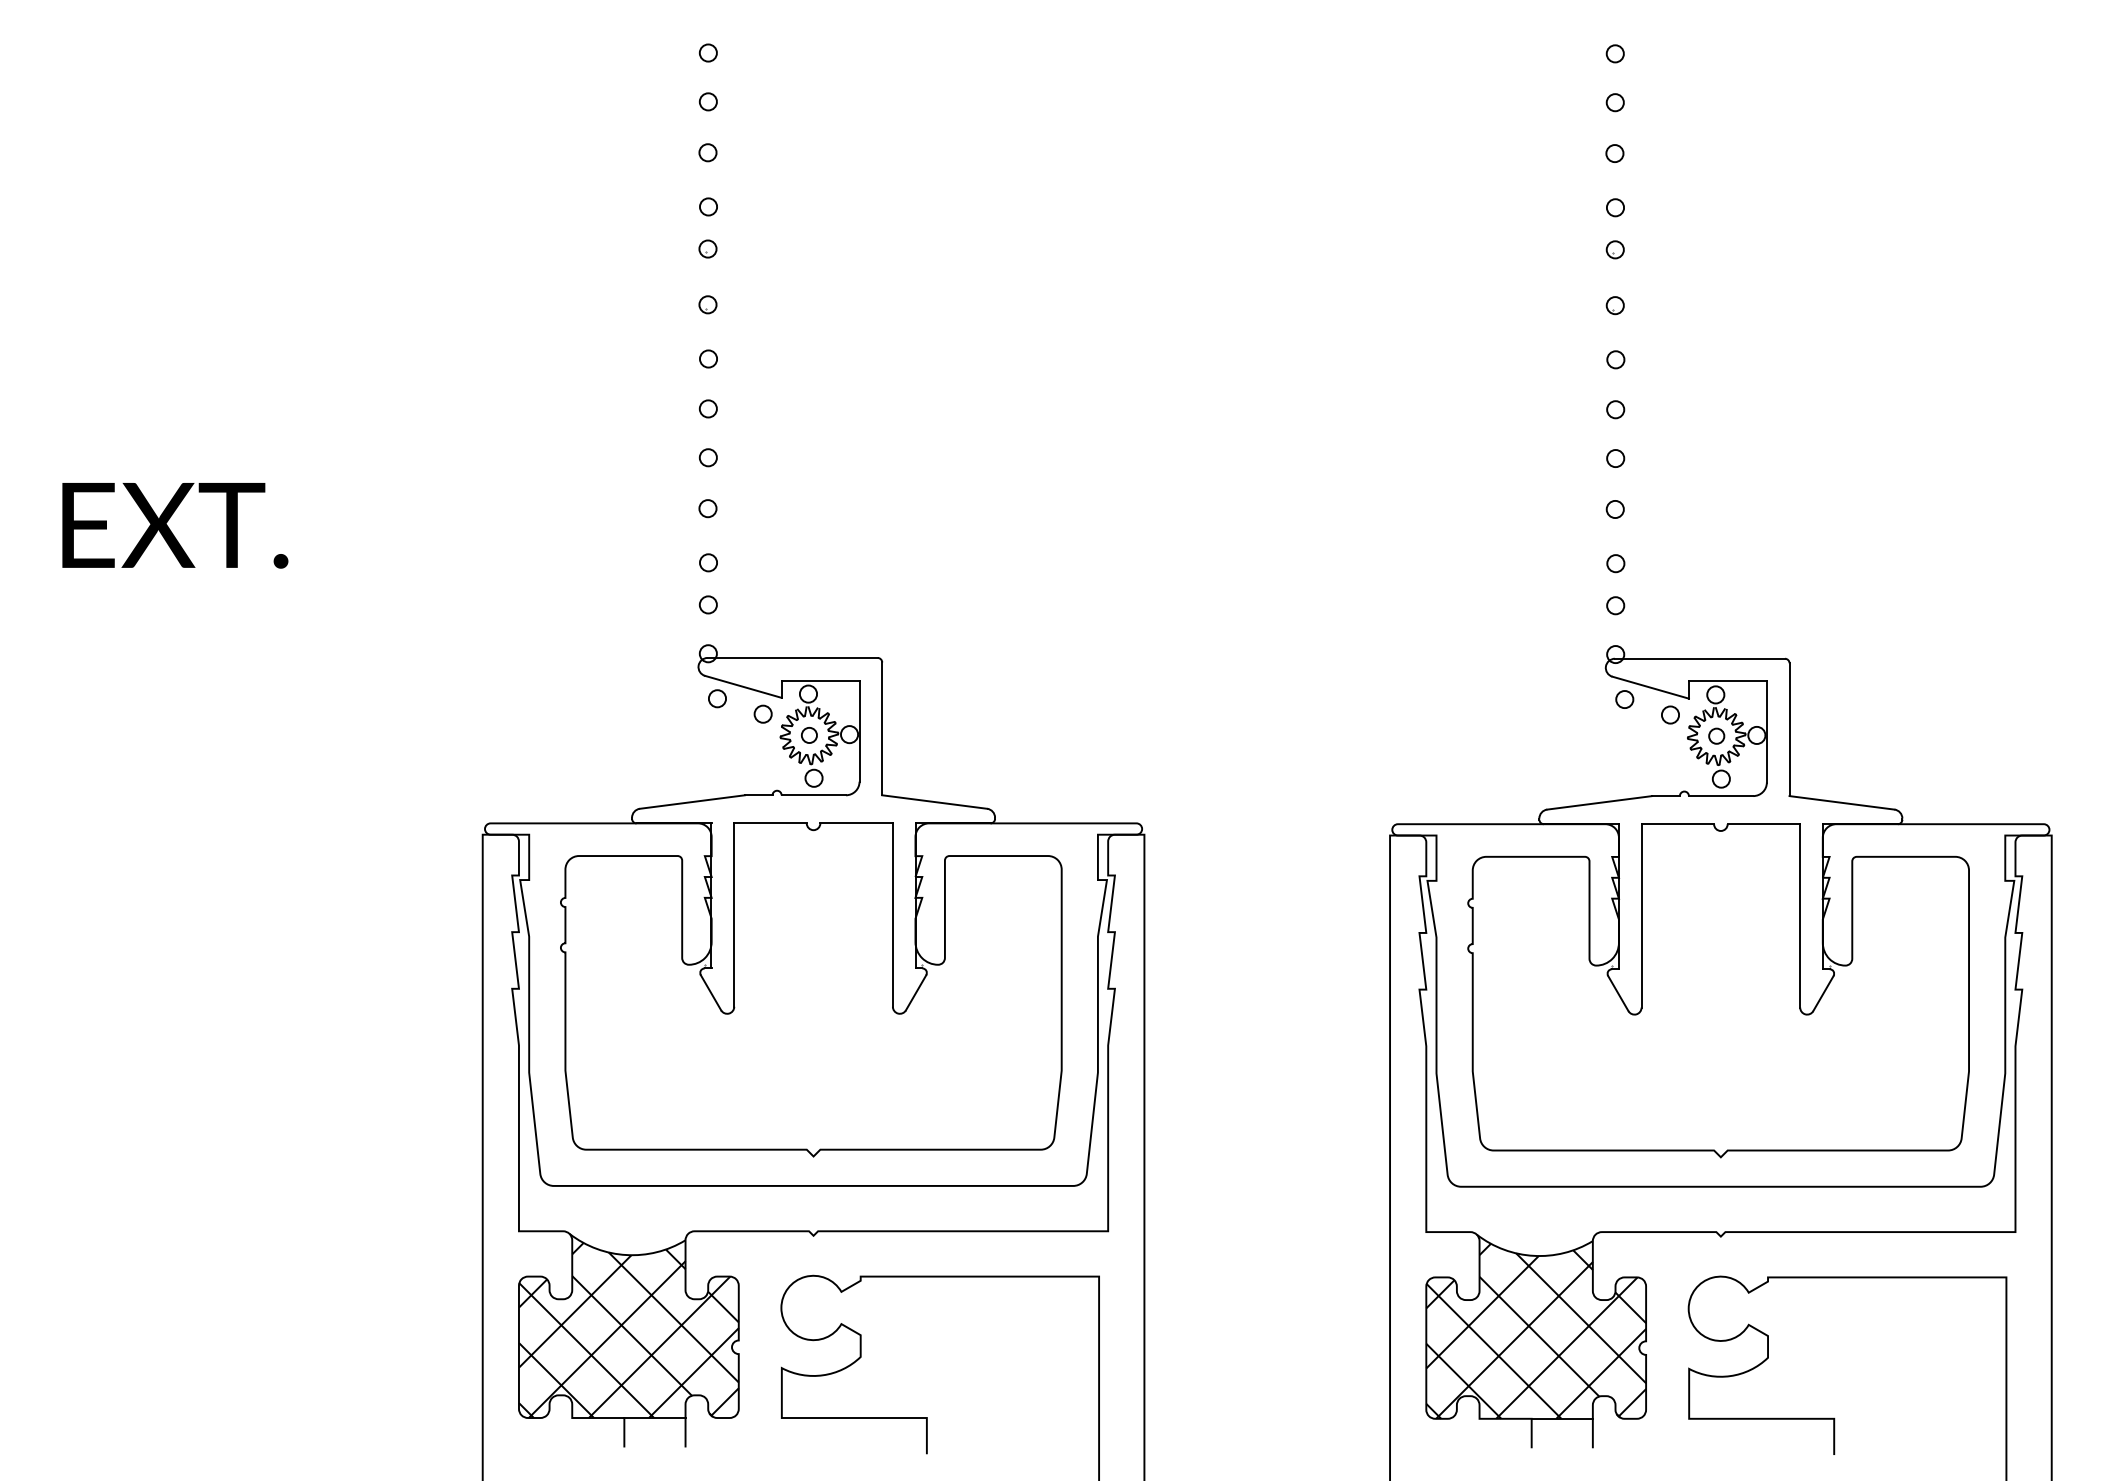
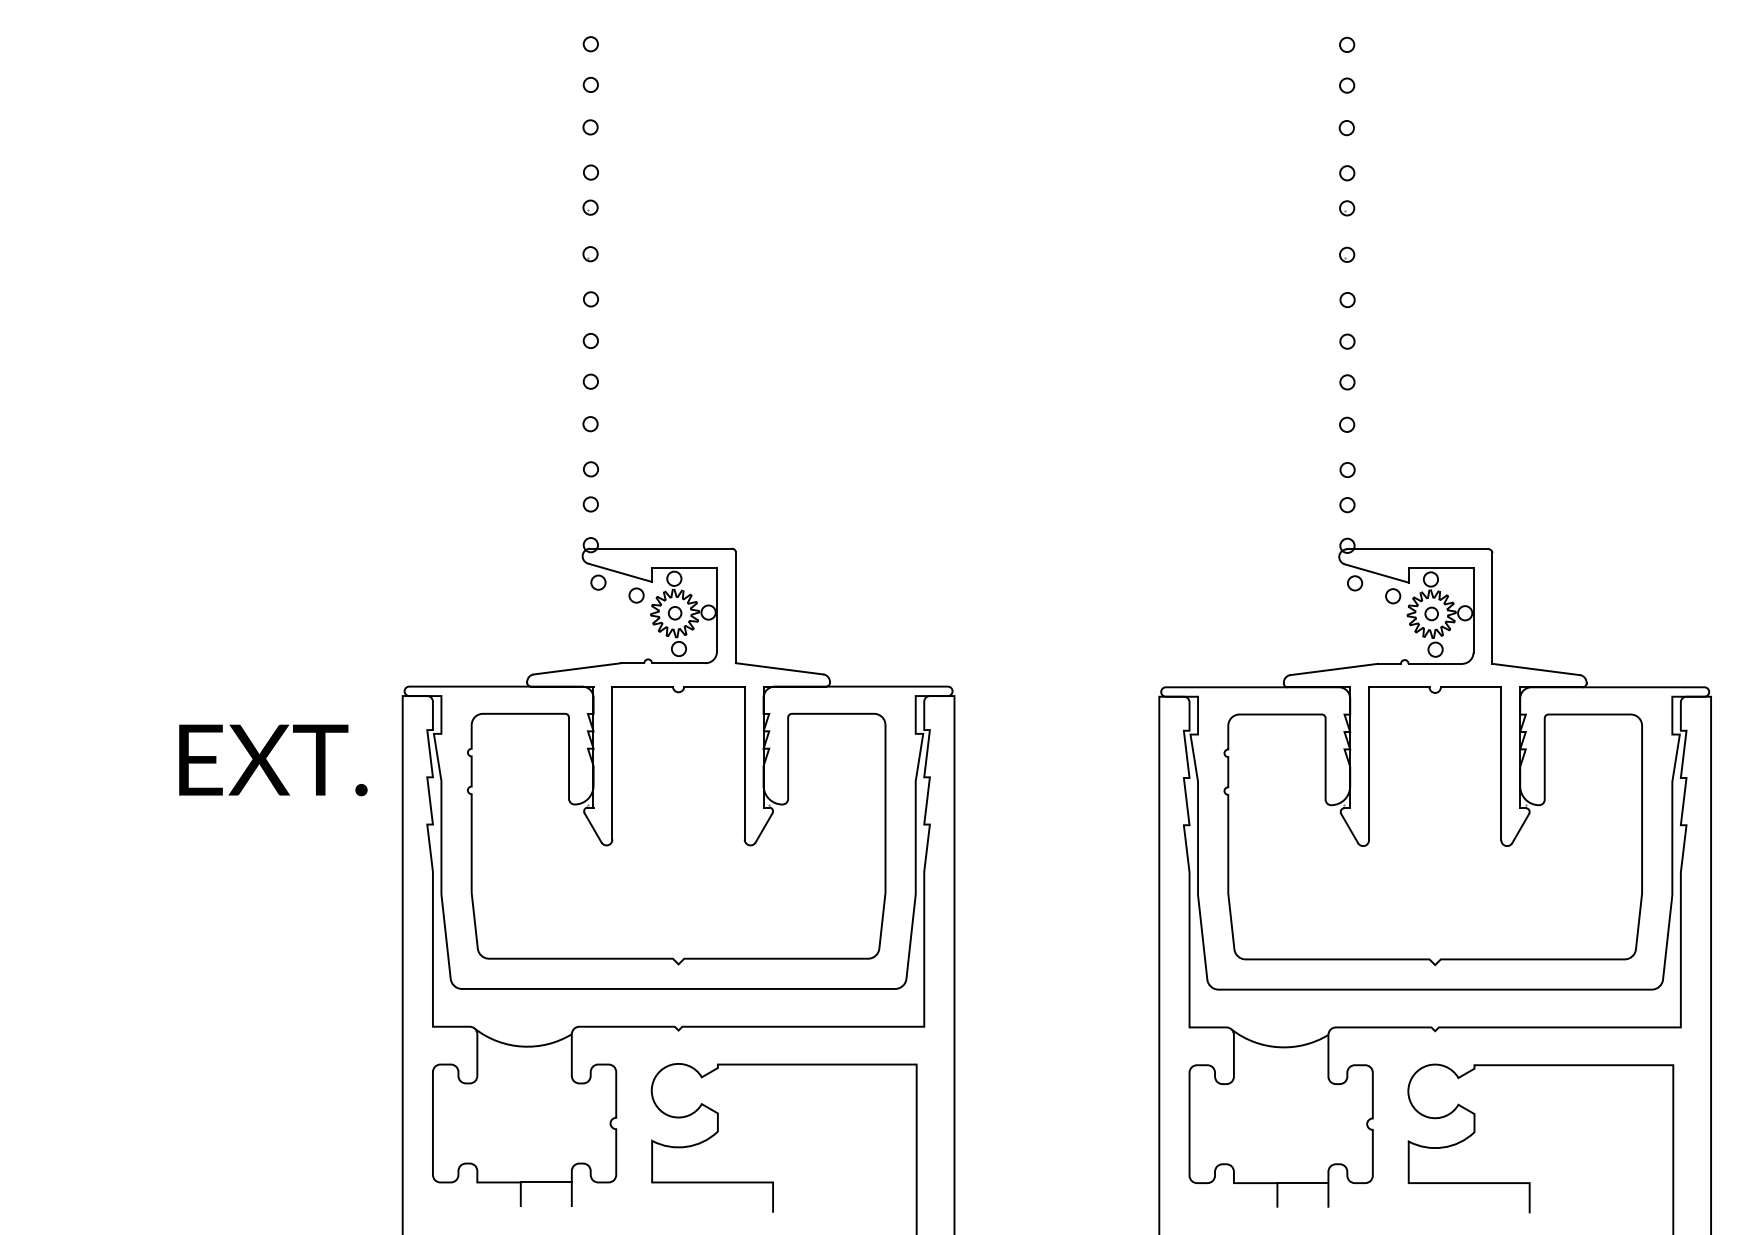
text: (175, 525) -> (273, 760), moved
hatch: (628, 1330) -> (524, 1109), removed
hatch: (1535, 1331) -> (1280, 1110), removed

